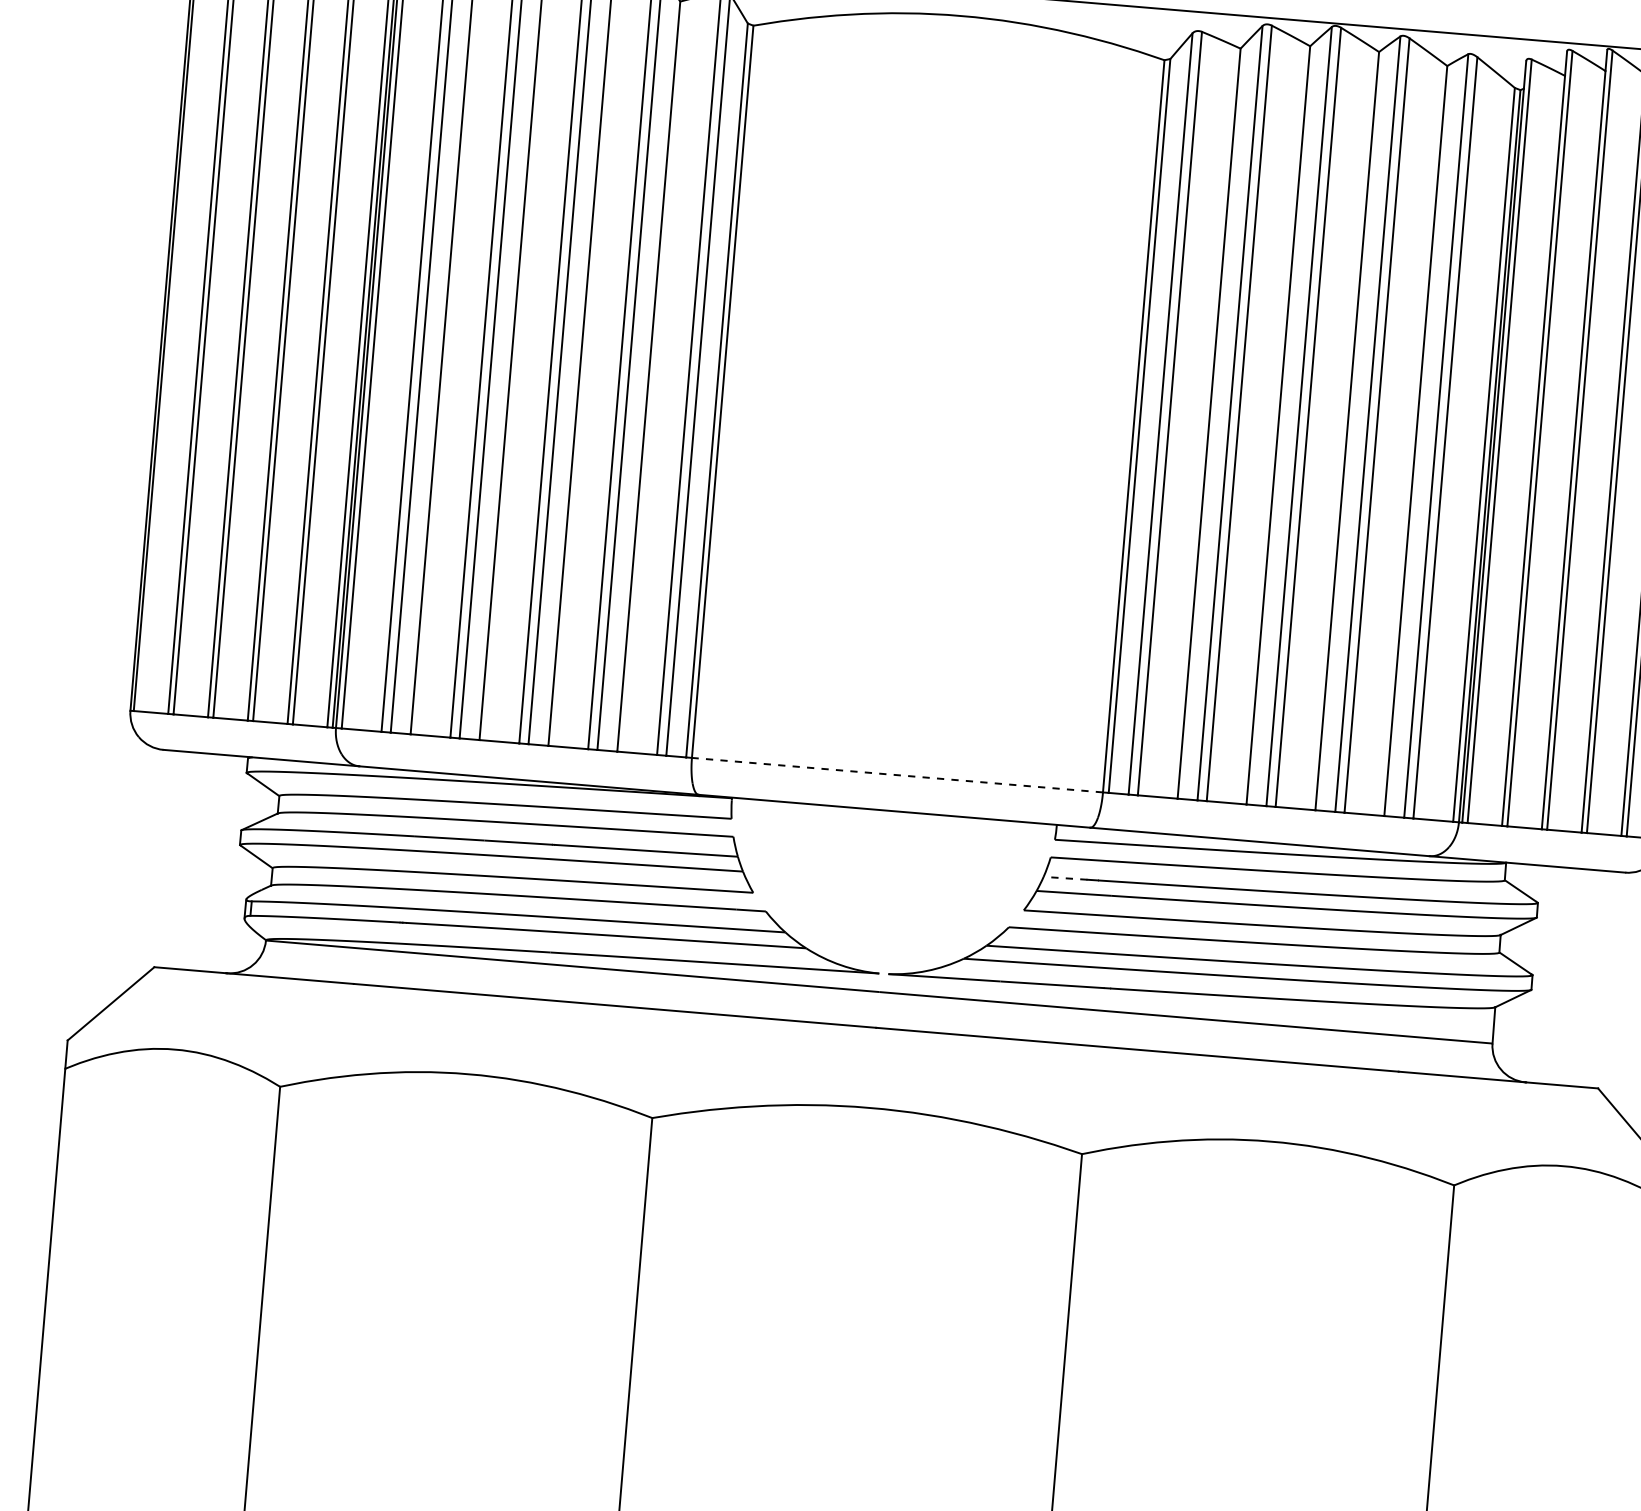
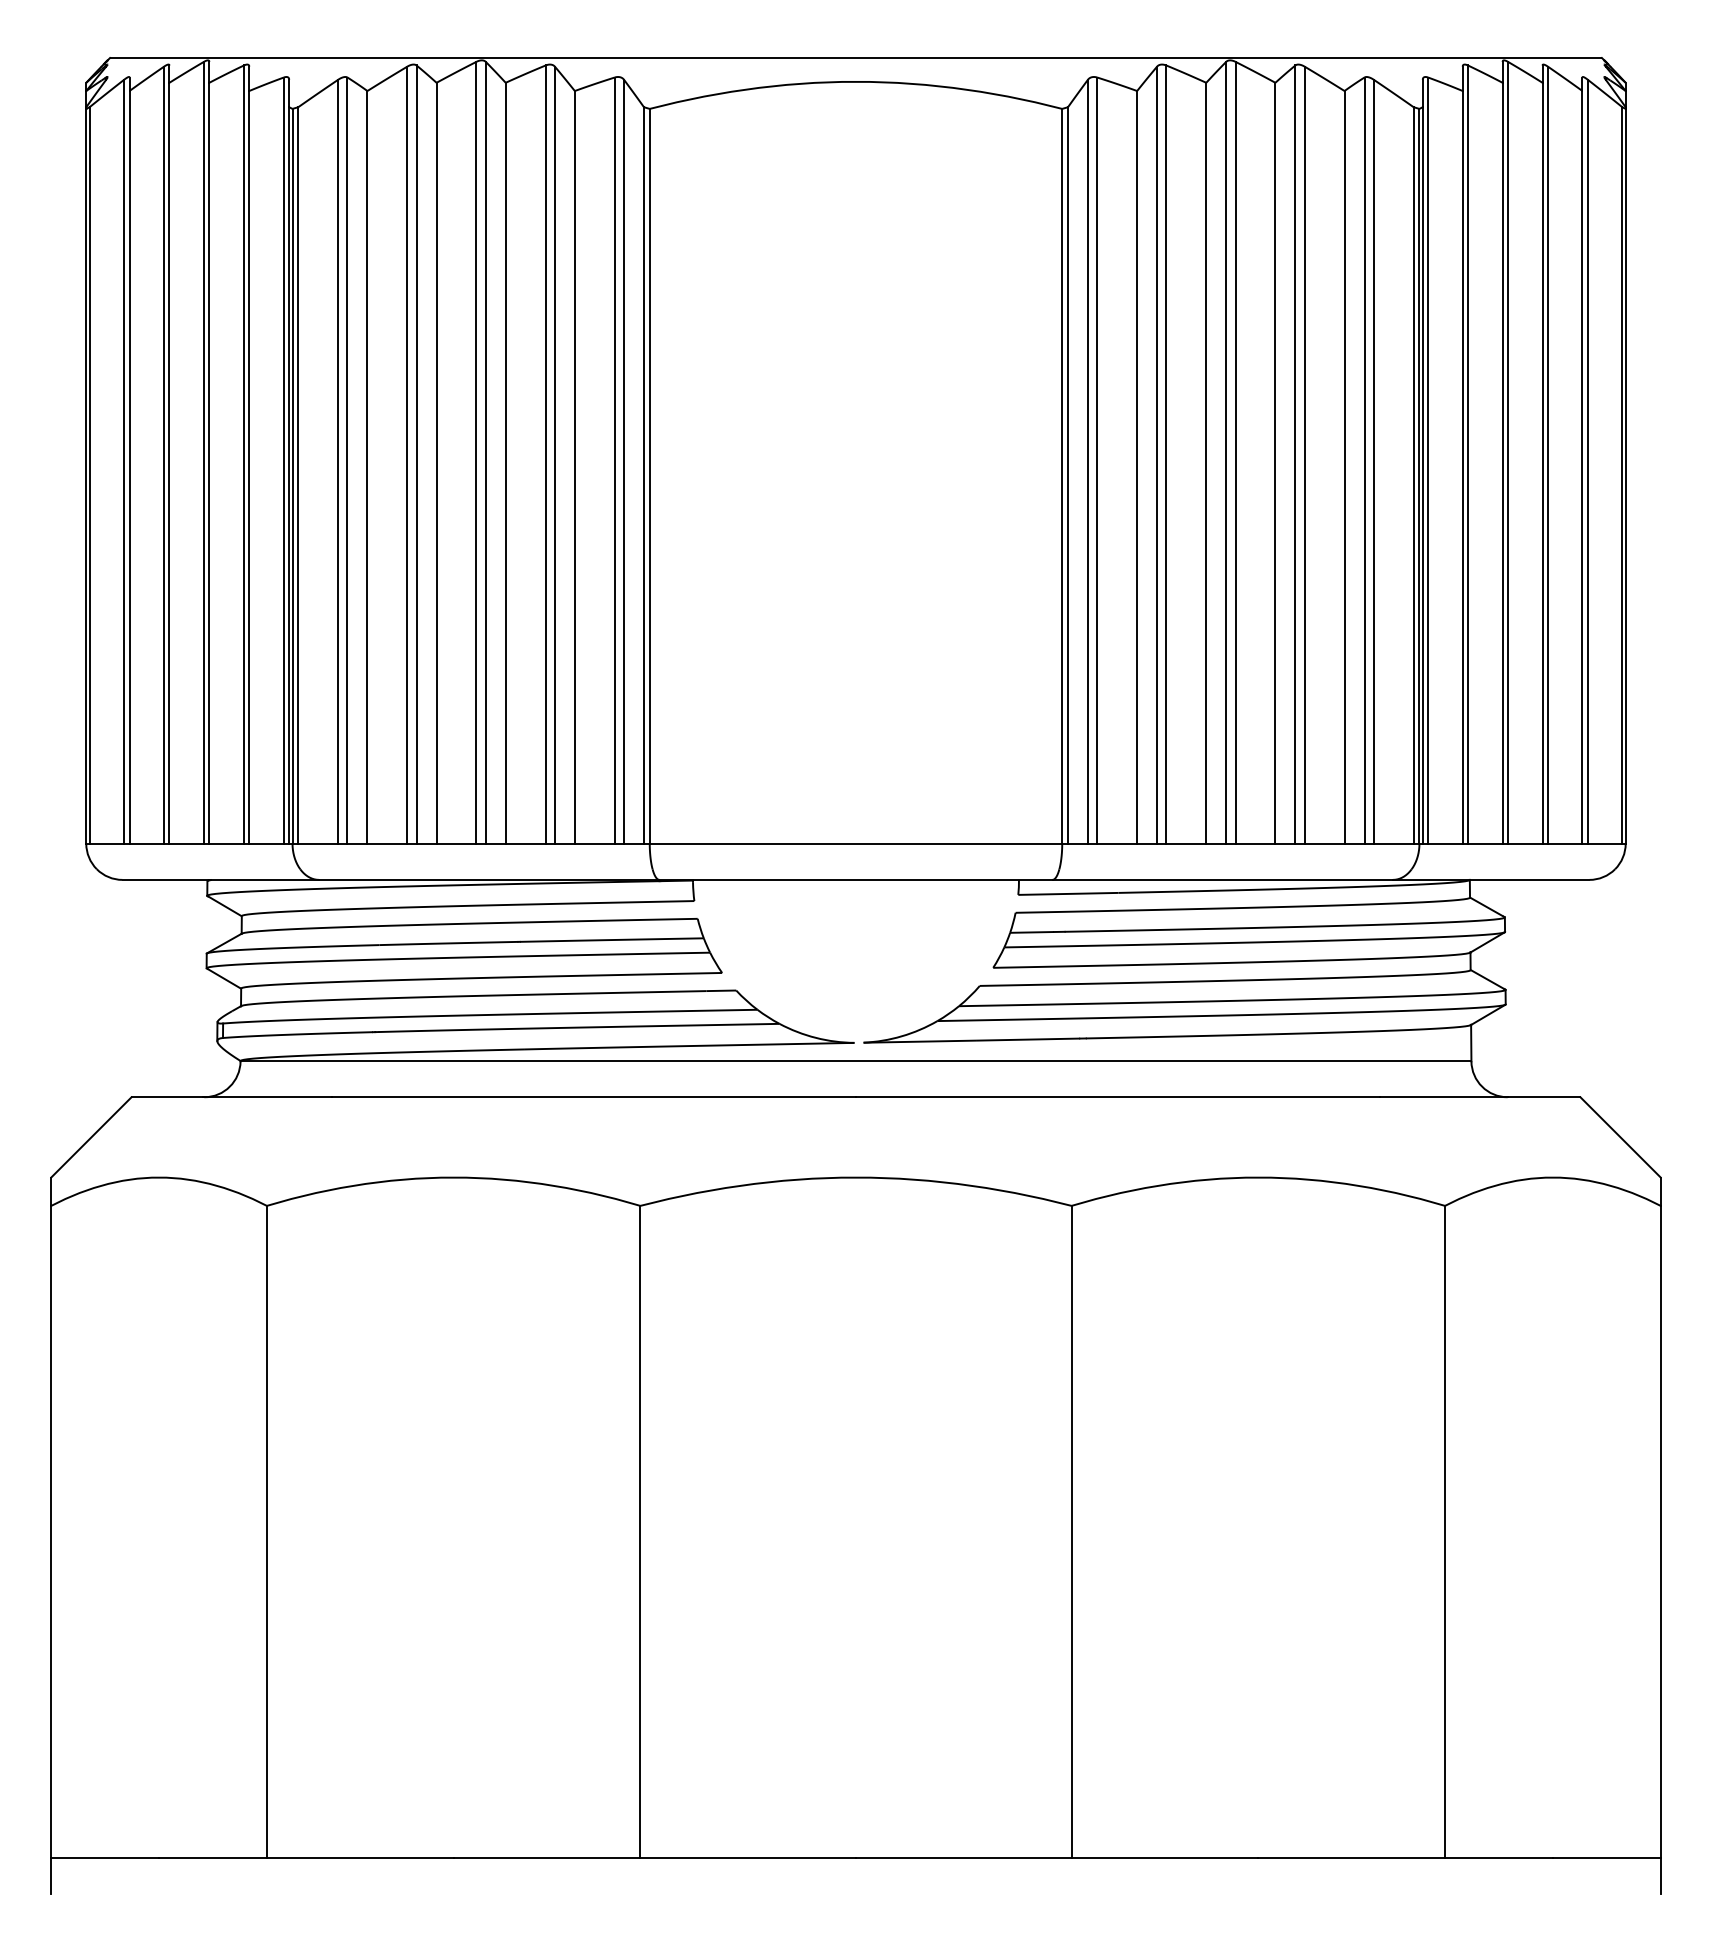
line: (897, 774) -> (855, 843), dashed -> solid
line: (1066, 878) -> (1033, 932), dashed -> solid

